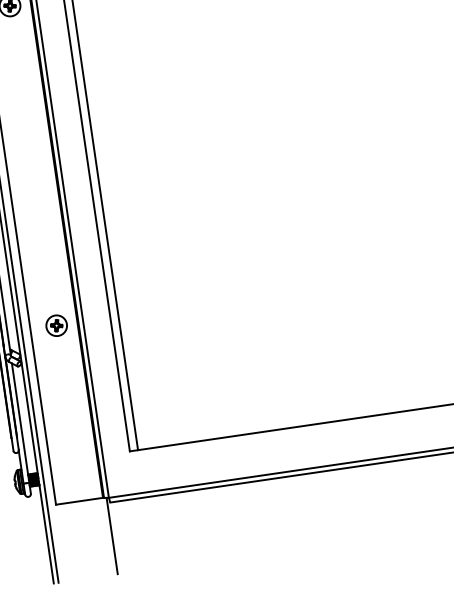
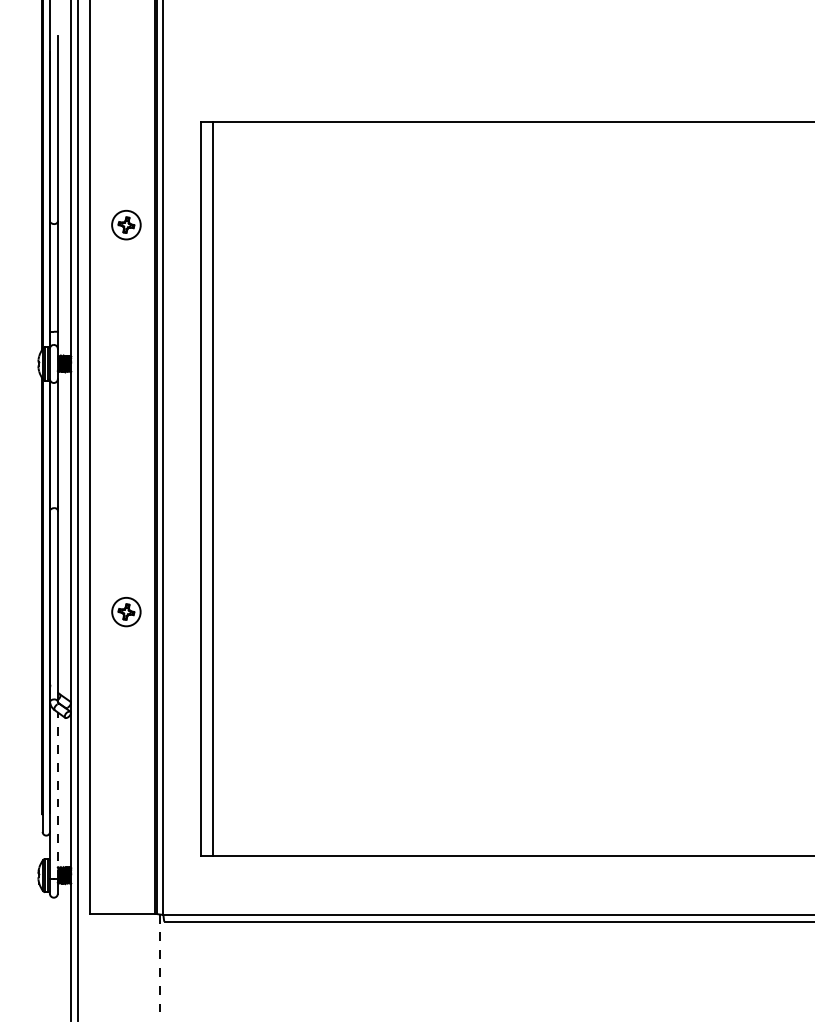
part: (56, 326) -> (126, 612), moved
line: (20, 423) -> (57, 795), solid -> dashed
line: (112, 536) -> (160, 968), solid -> dashed

